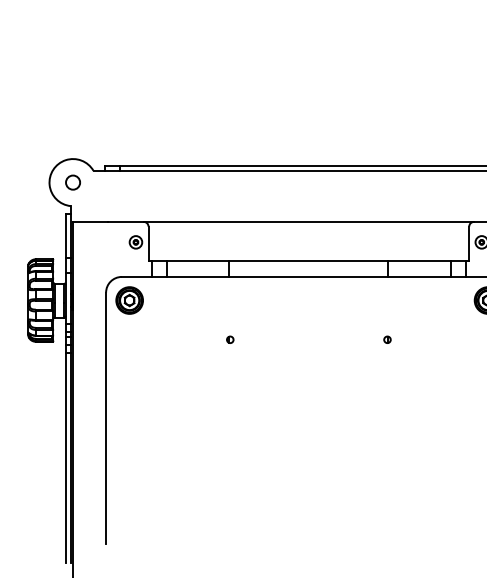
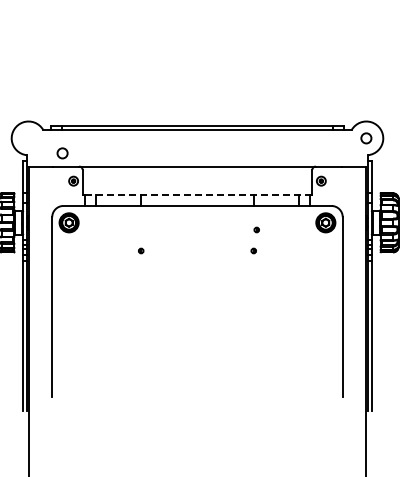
circle: (72, 182) -> (62, 153), moved
line: (308, 260) -> (197, 194), solid -> dashed
part: (391, 309) -> (256, 229), added

